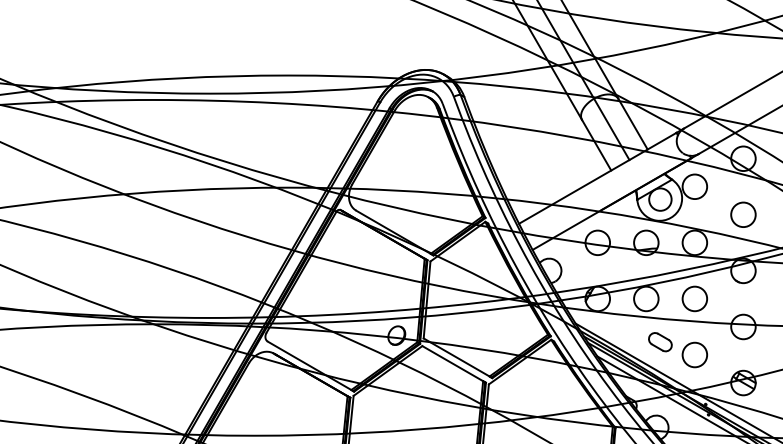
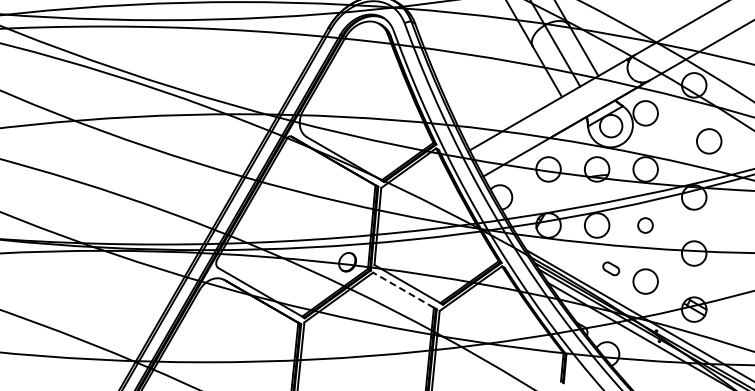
circle: (743, 214) -> (709, 141), moved
circle: (694, 298) -> (645, 225), size x0.6
part: (660, 342) -> (611, 269), size x0.7
line: (452, 363) -> (403, 290), solid -> dashed

